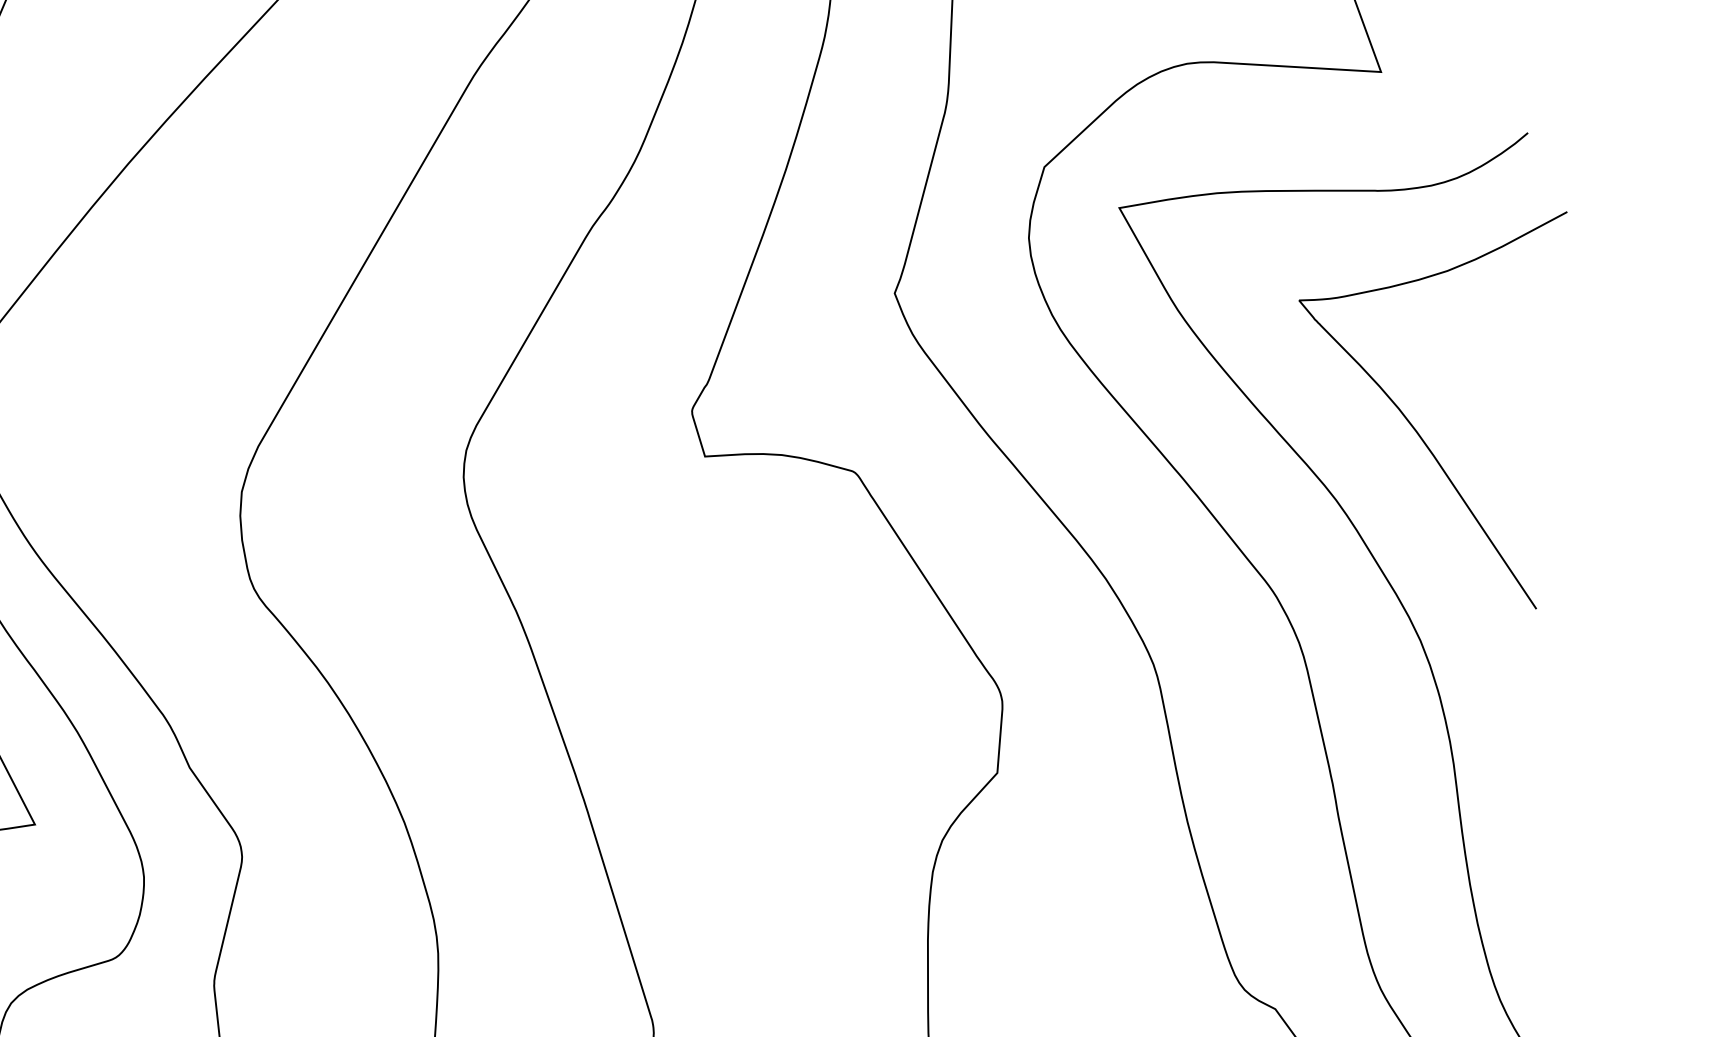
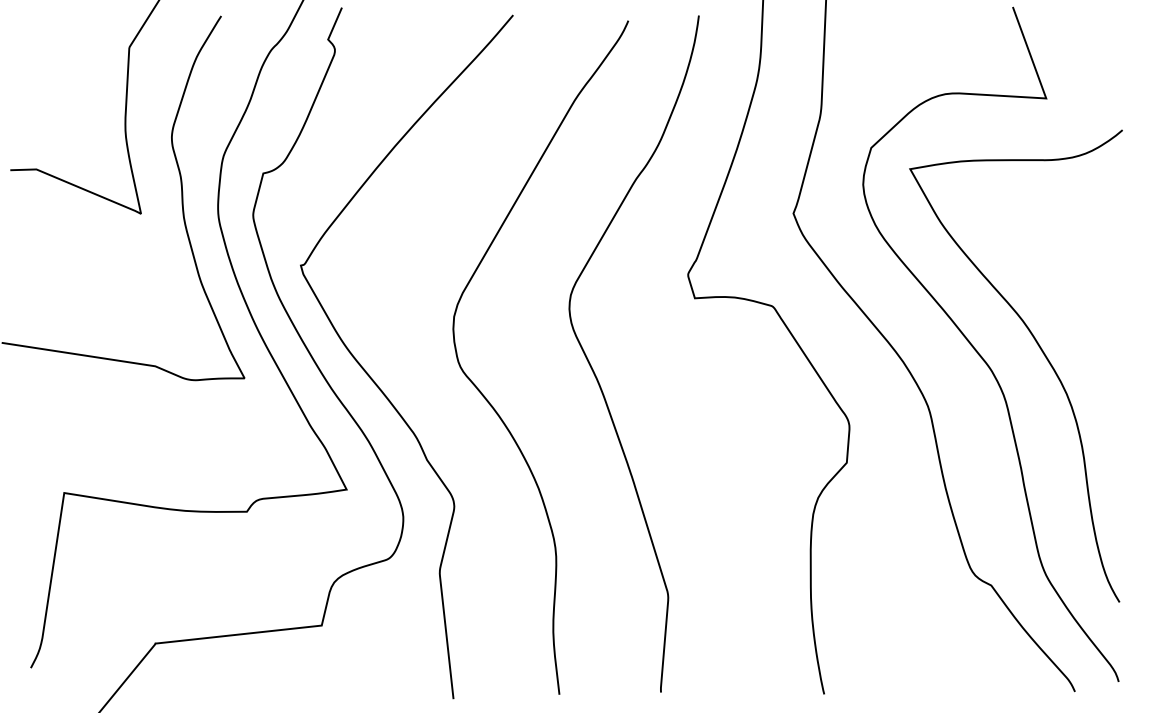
curve: (1412, 422) -> (1062, 280), removed

